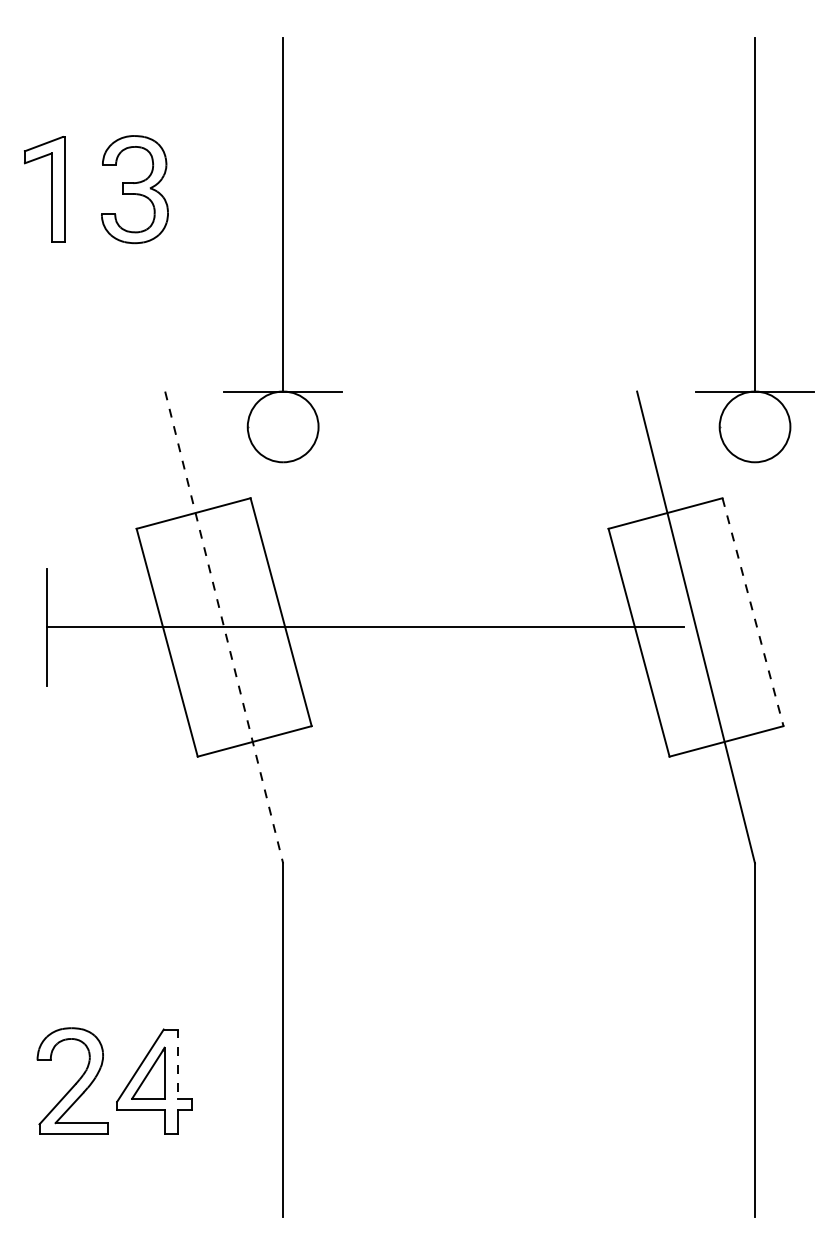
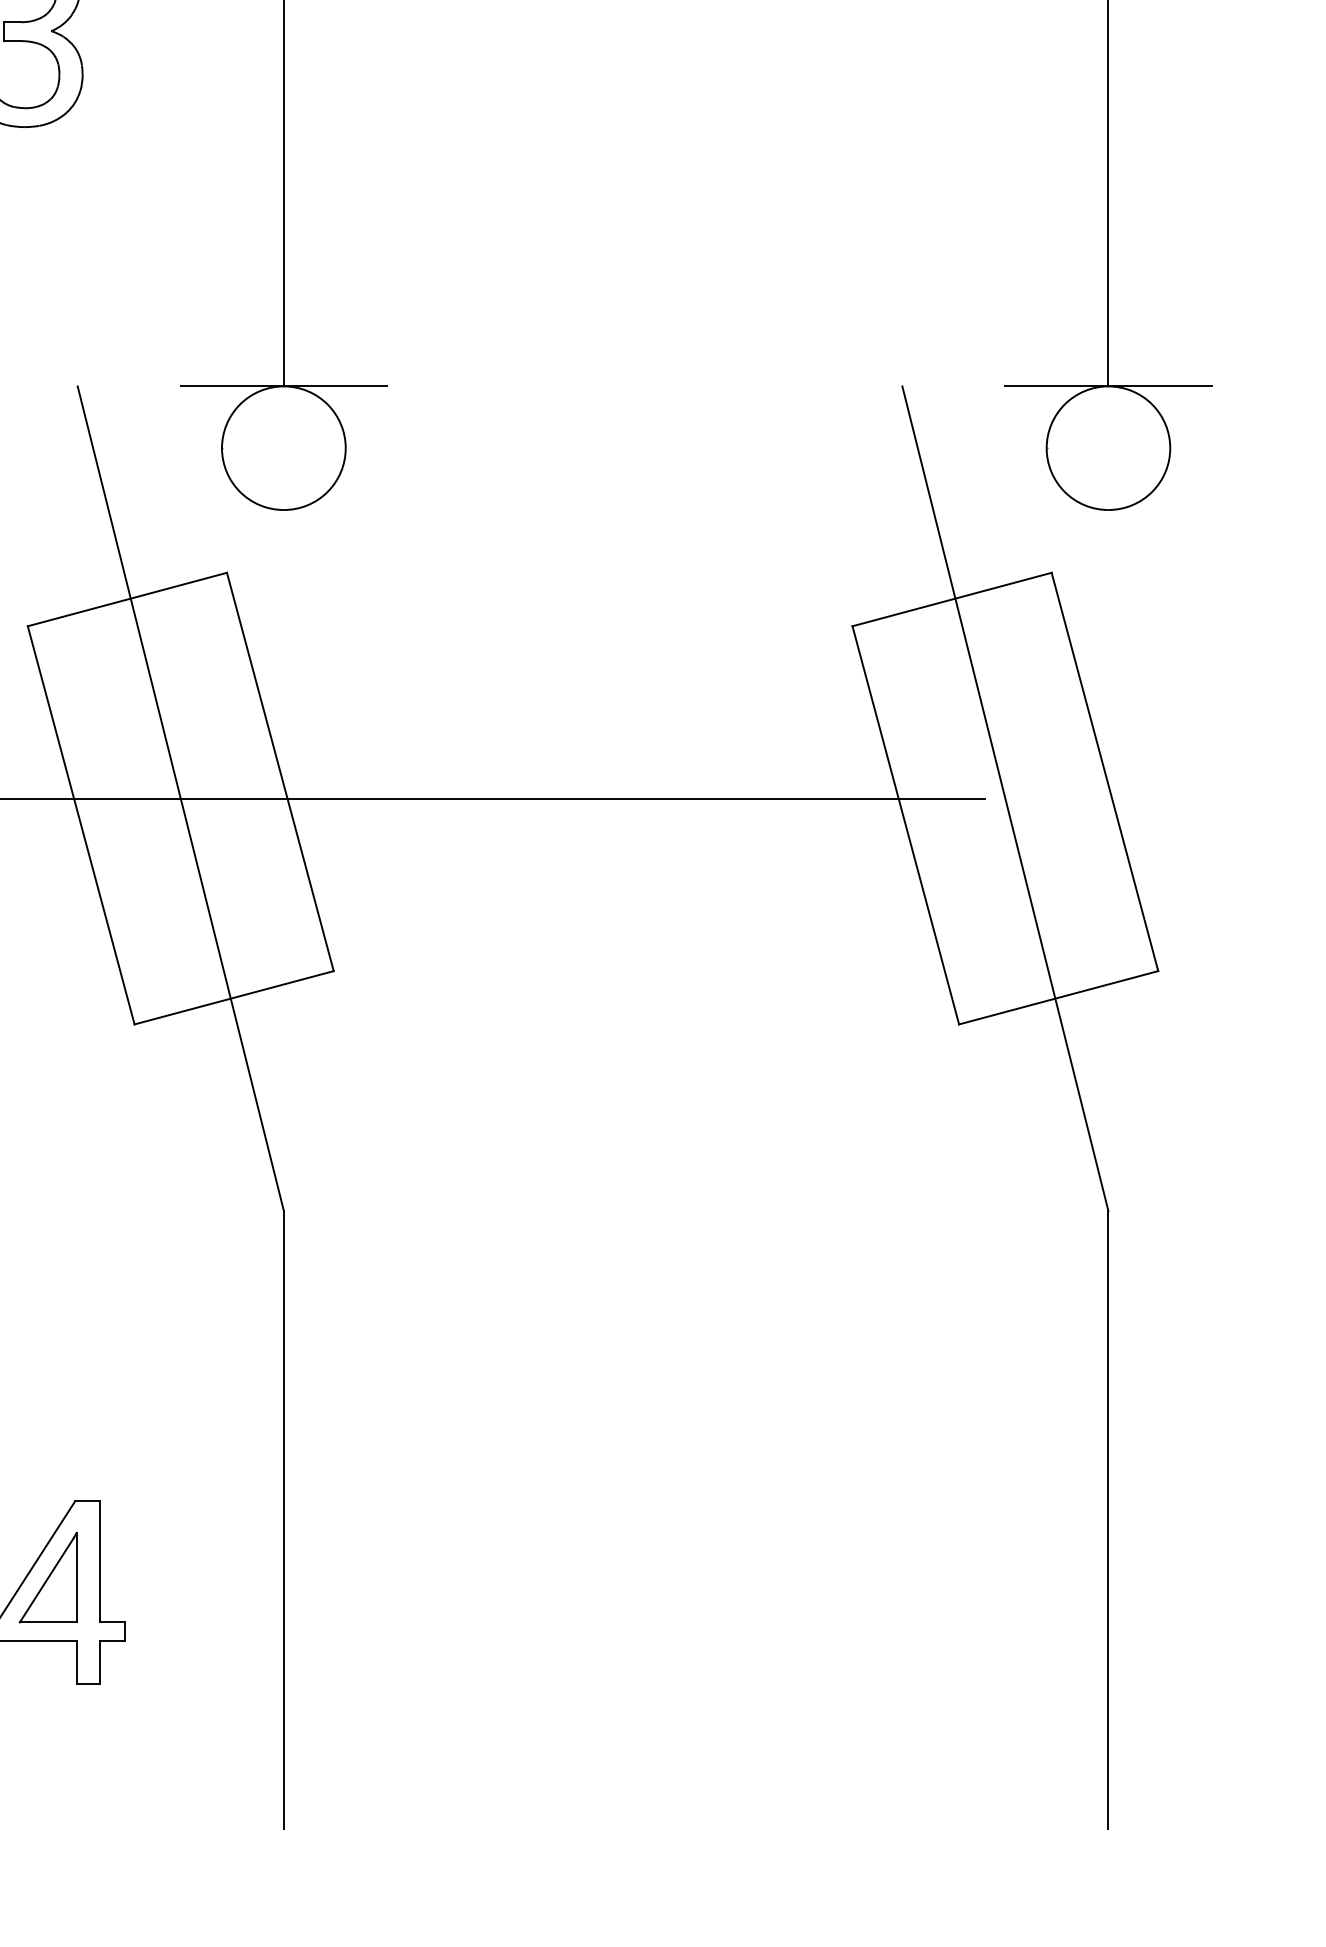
line: (753, 612) -> (1105, 772), dashed -> solid
line: (224, 627) -> (181, 798), dashed -> solid
line: (177, 1064) -> (99, 1562), dashed -> solid

